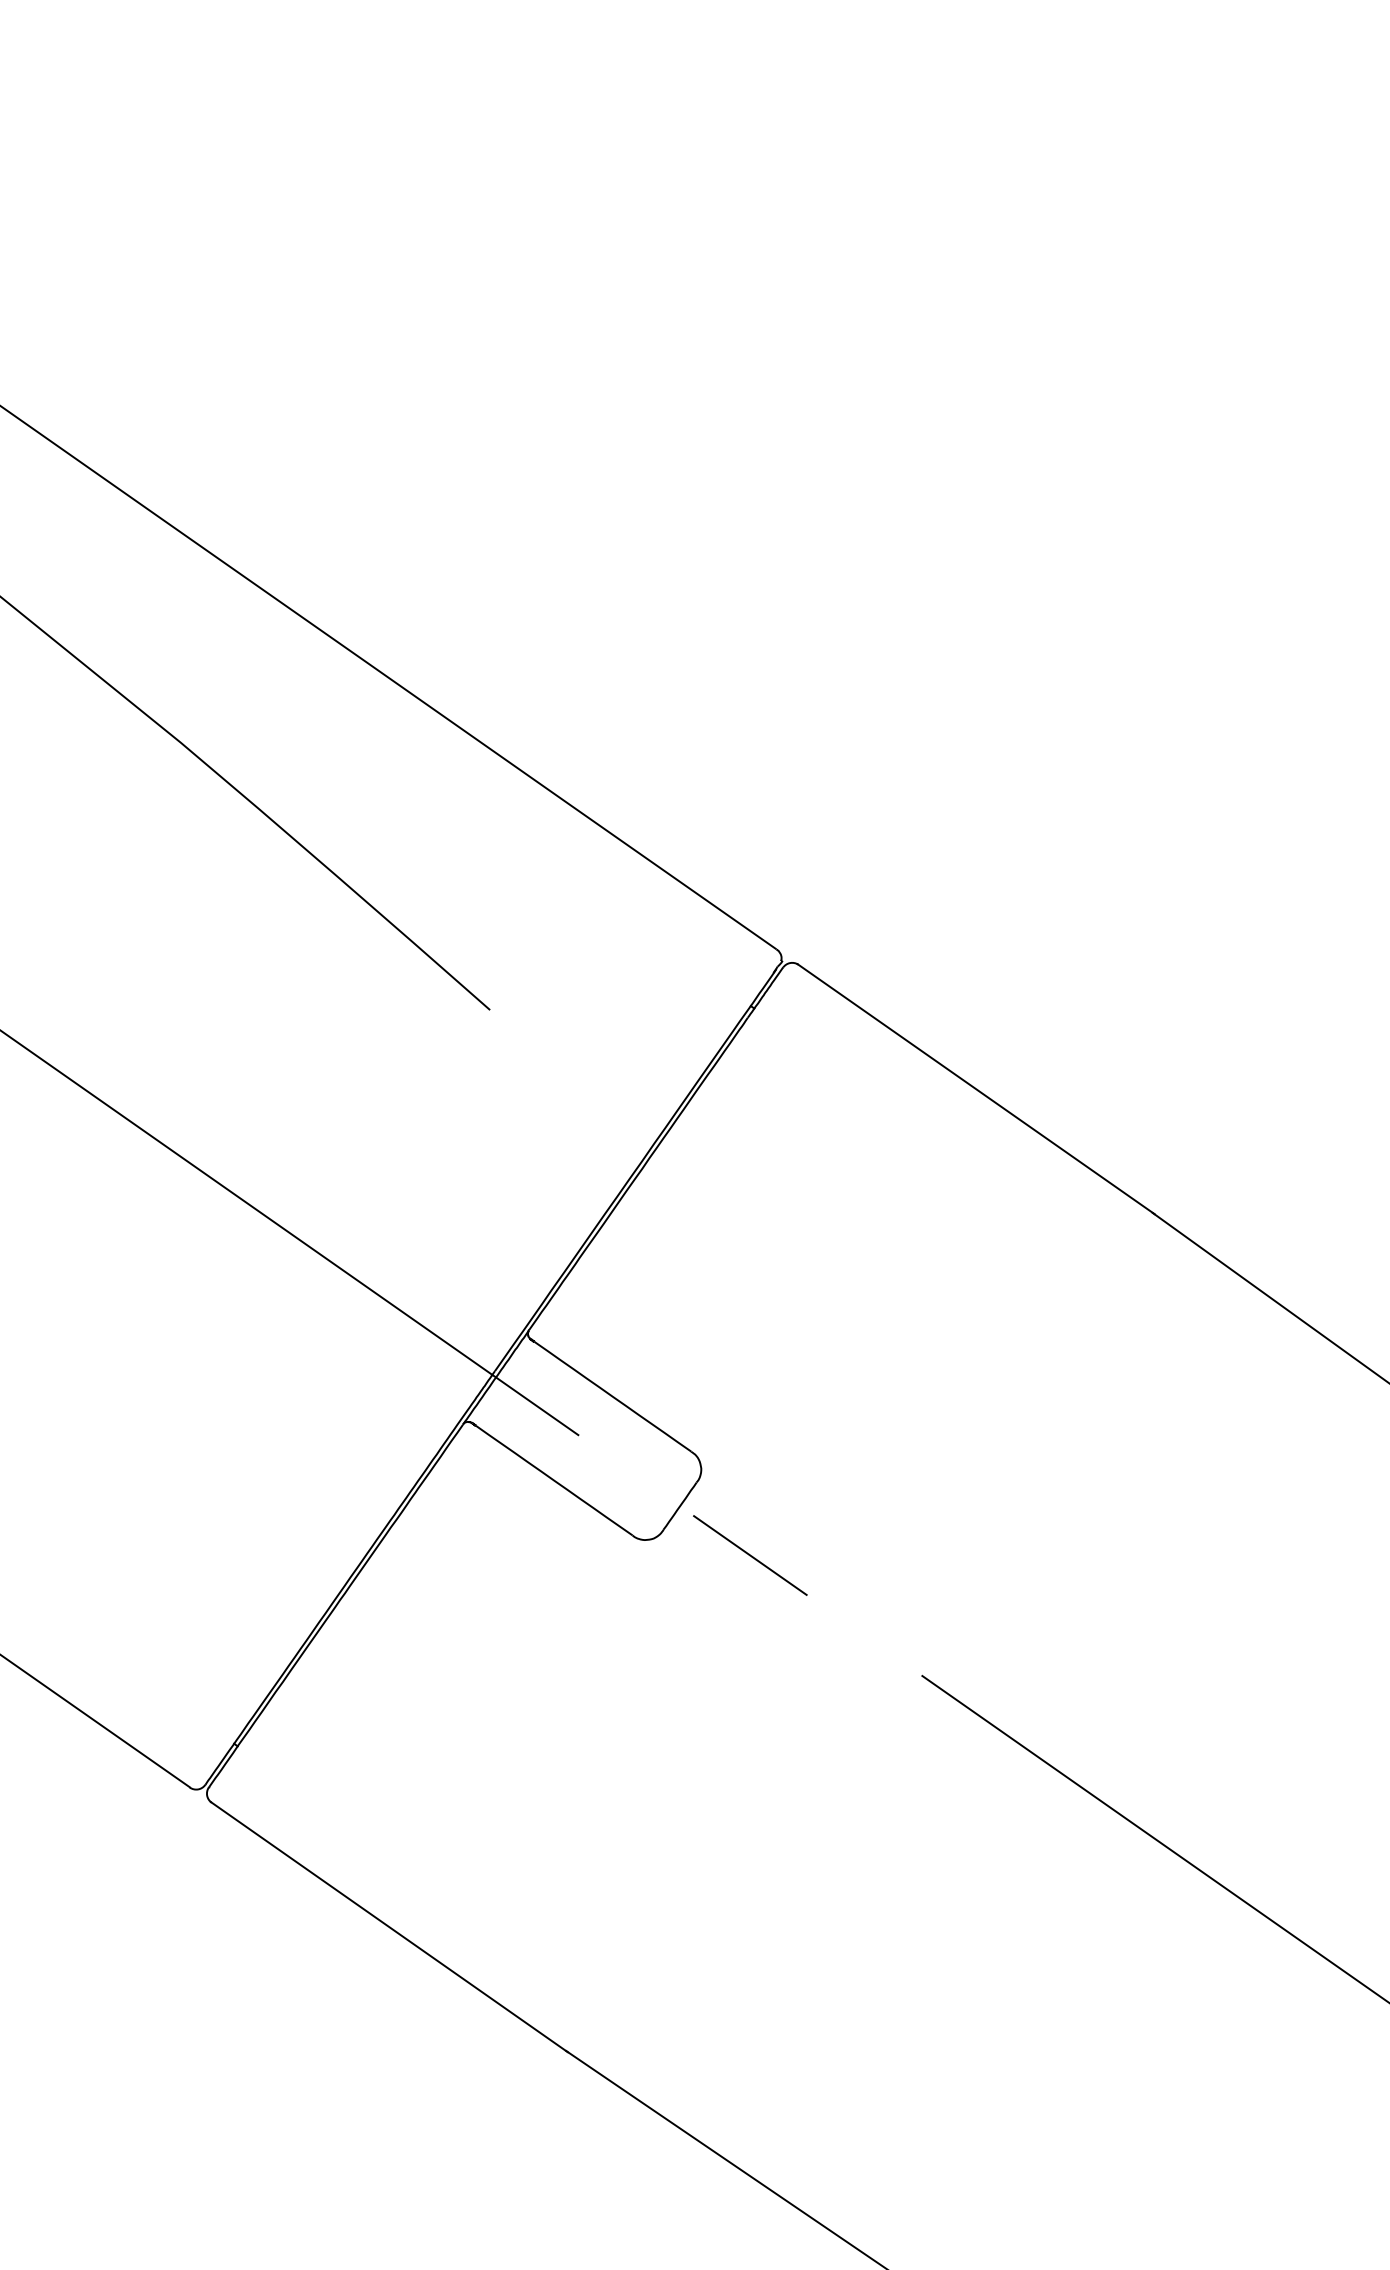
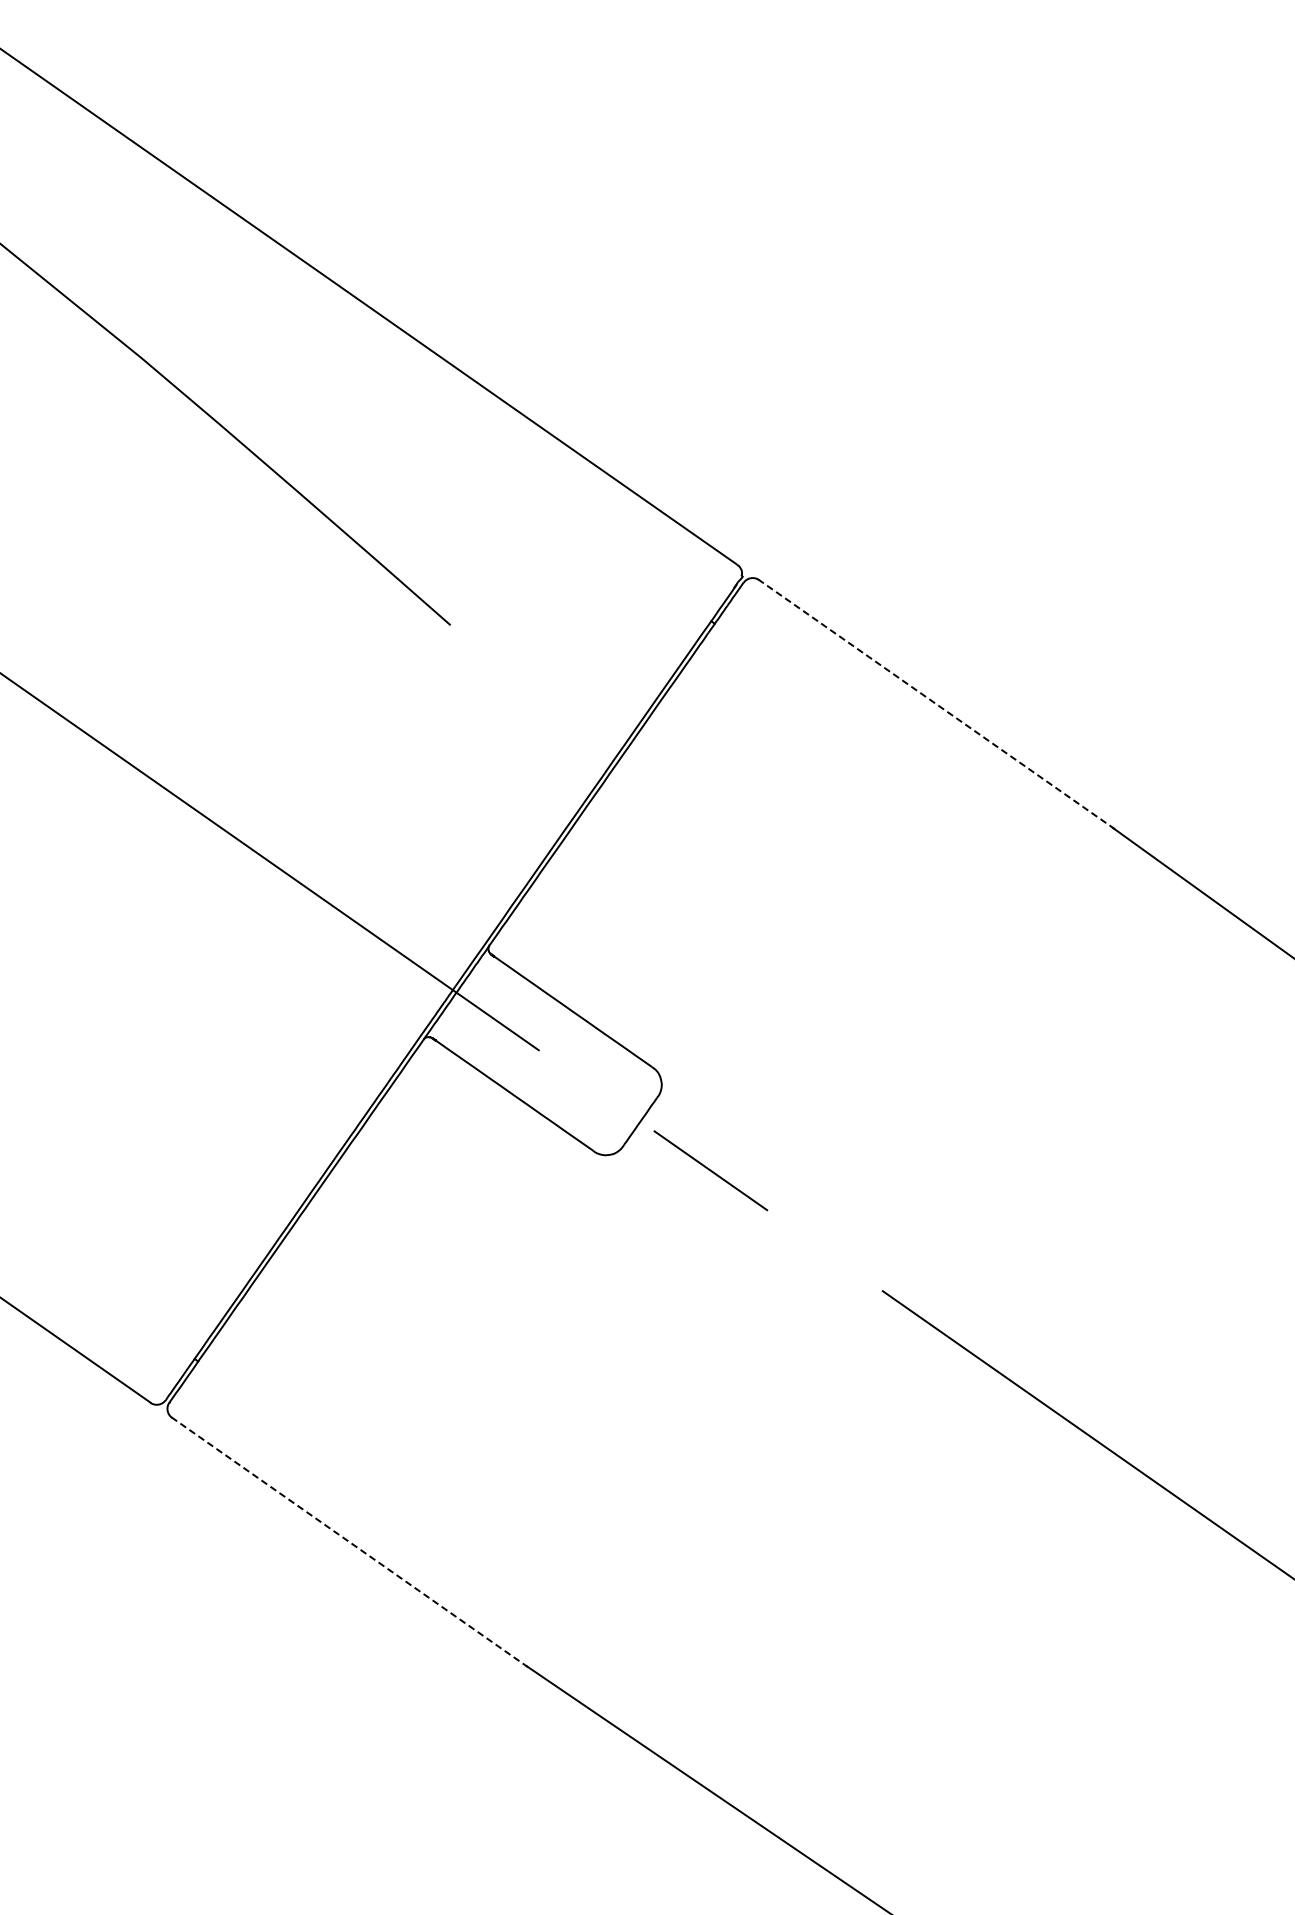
line: (976, 1089) -> (936, 704), solid -> dashed
line: (389, 1927) -> (349, 1542), solid -> dashed

